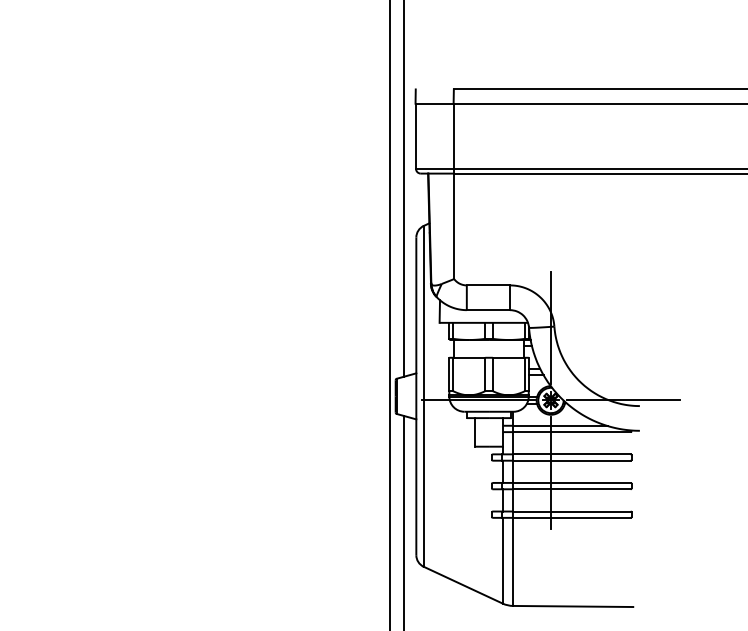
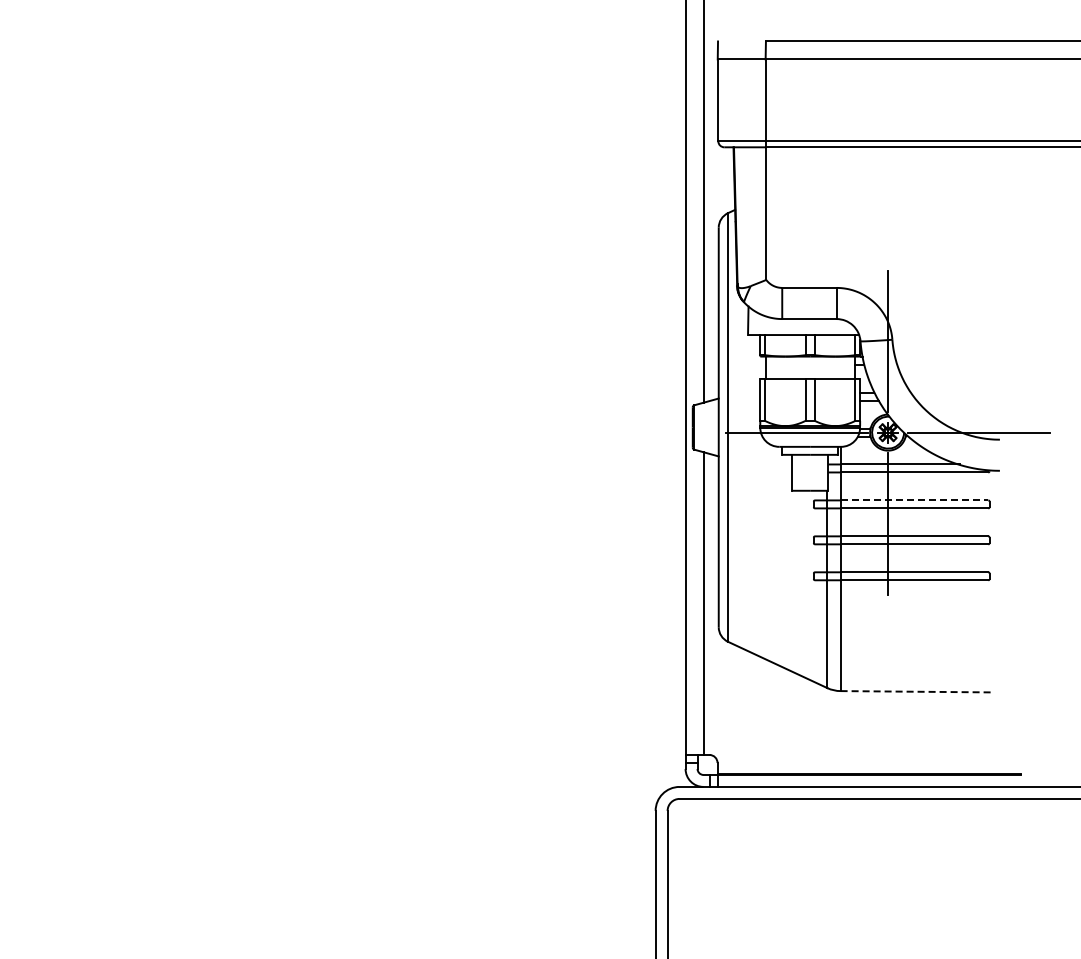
line: (571, 454) -> (914, 500), solid -> dashed
line: (573, 606) -> (916, 691), solid -> dashed

